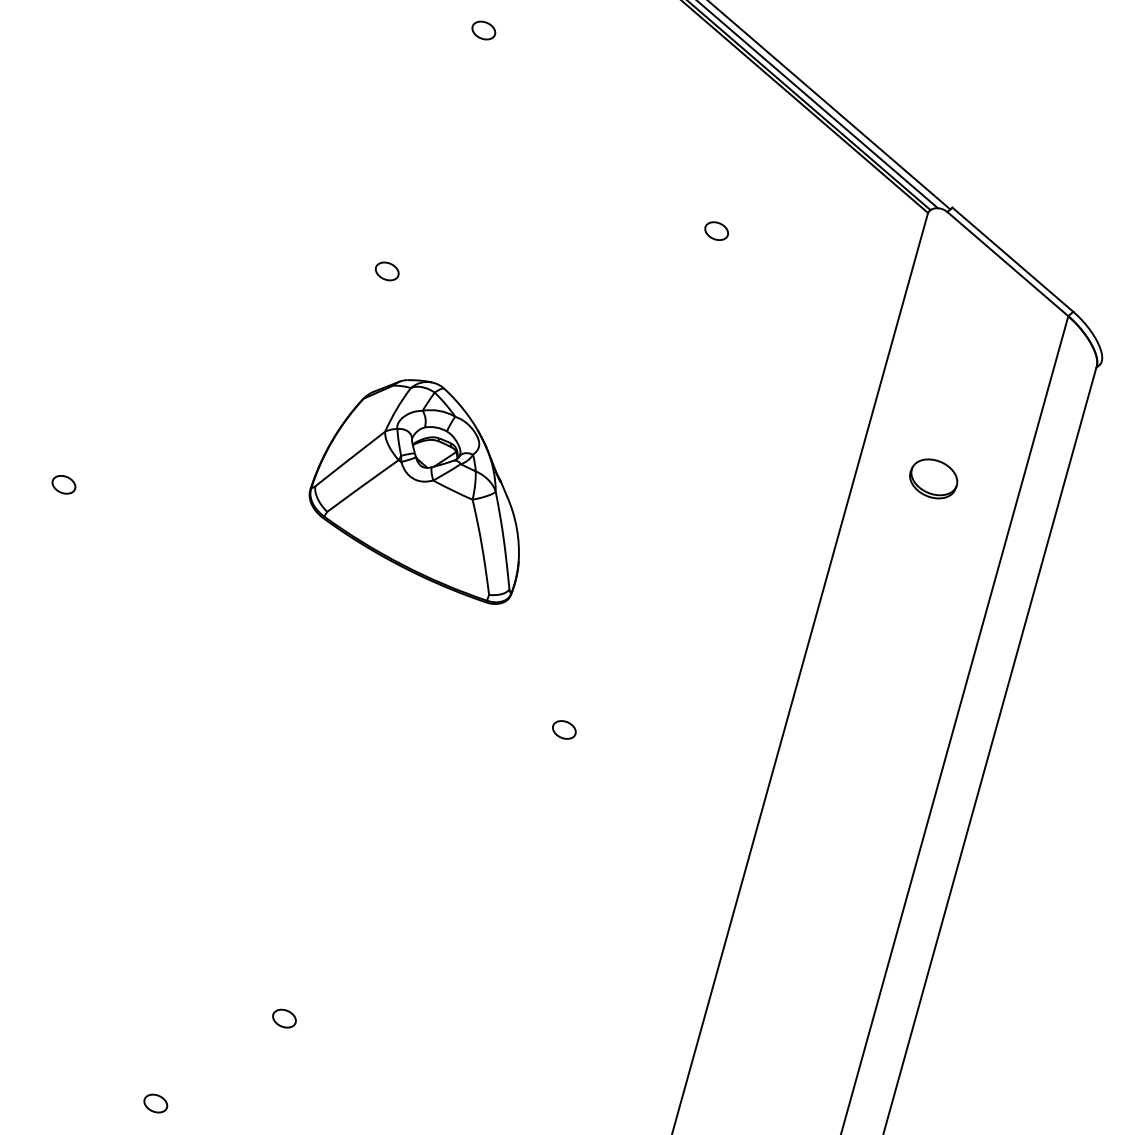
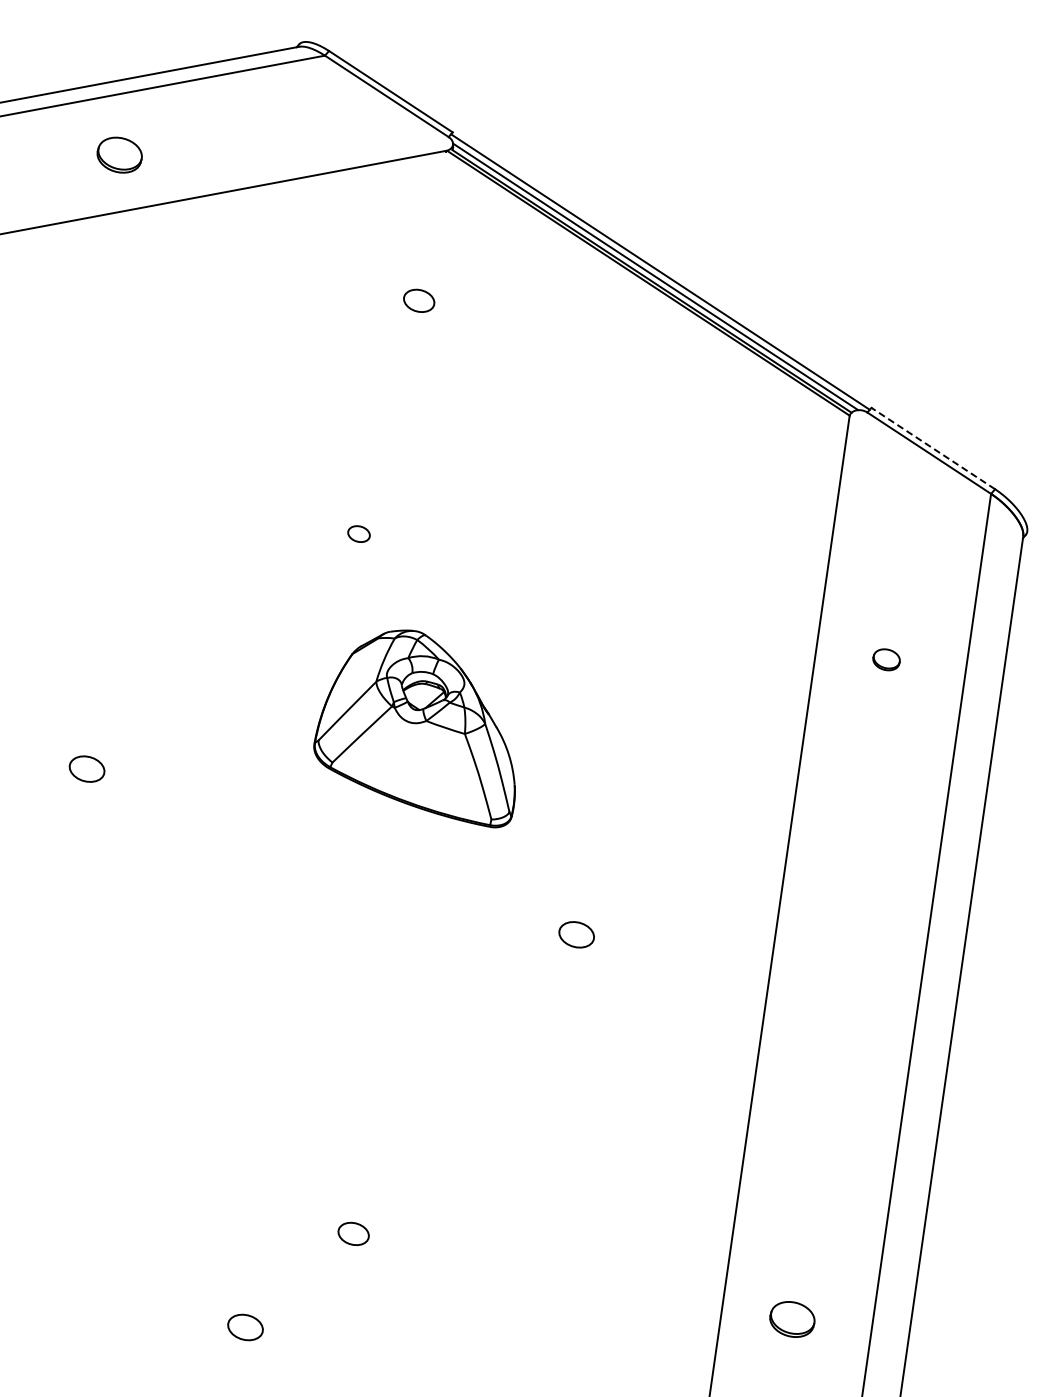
part: (483, 30) -> (418, 300), size x1.4
part: (716, 230) -> (657, 457), removed
line: (1012, 259) -> (932, 448), solid -> dashed
part: (933, 478) -> (886, 659), size x0.6
part: (63, 484) -> (86, 768), size x1.6
part: (564, 729) -> (576, 934), size x1.6
part: (284, 1018) -> (353, 1233), size x1.4
part: (155, 1103) -> (245, 1327), size x1.6

